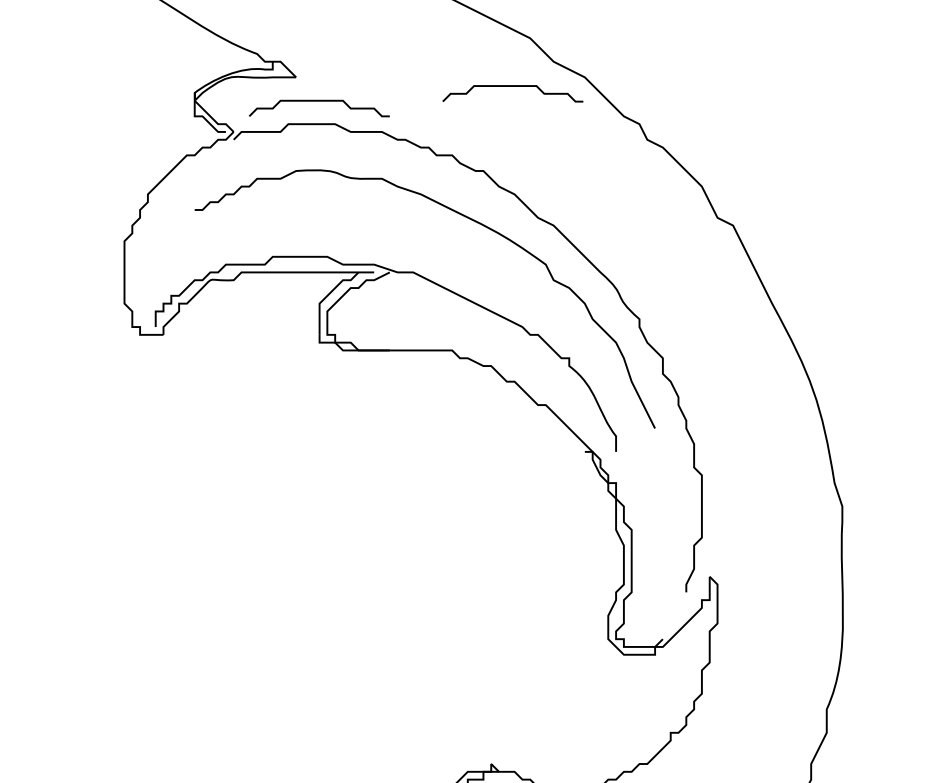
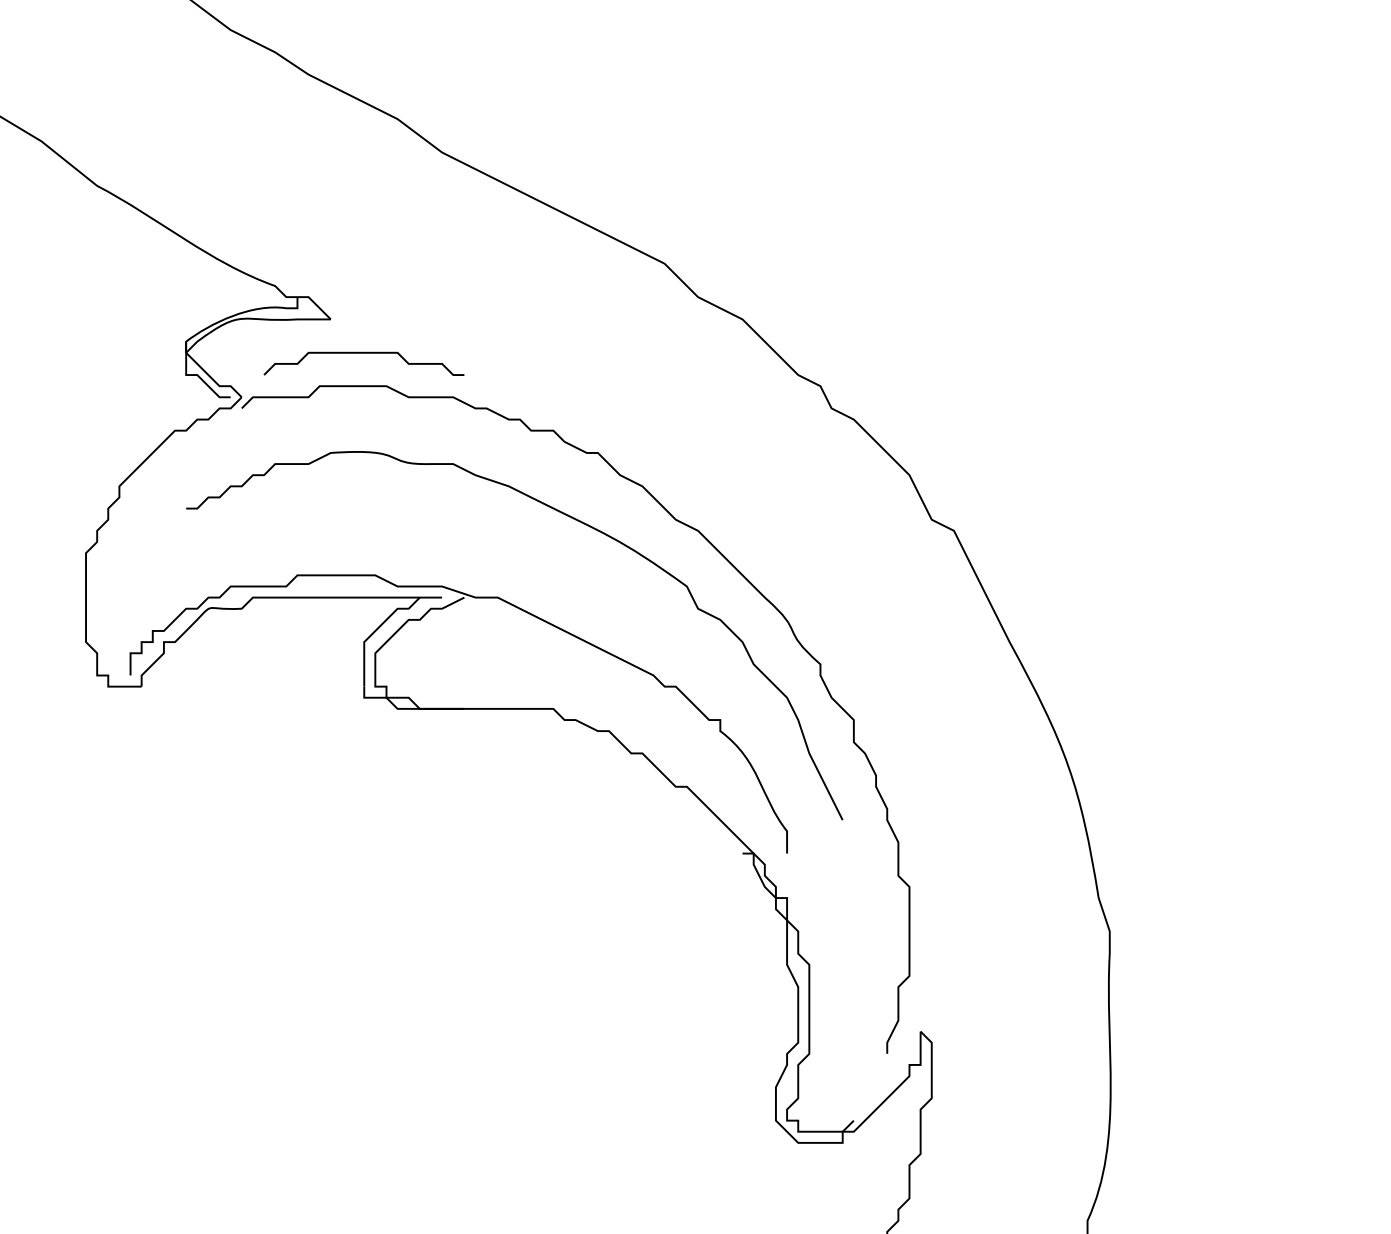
curve: (512, 86) -> (639, 332), removed

